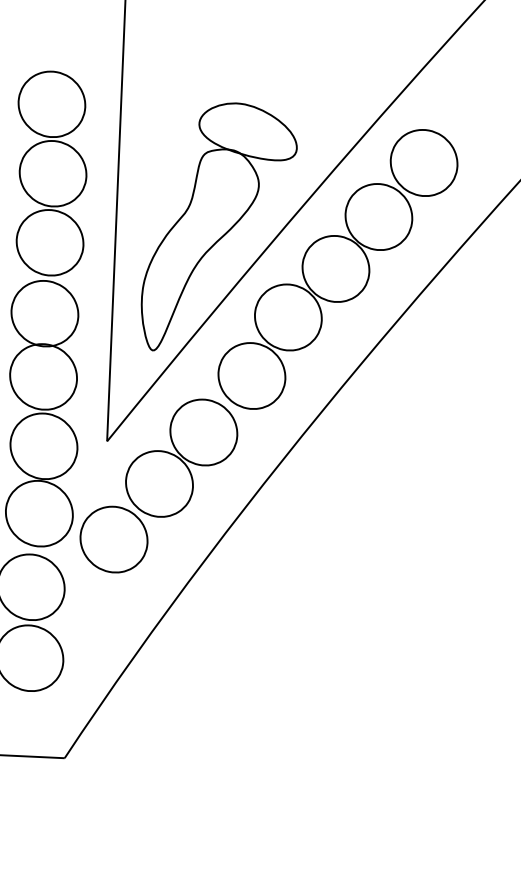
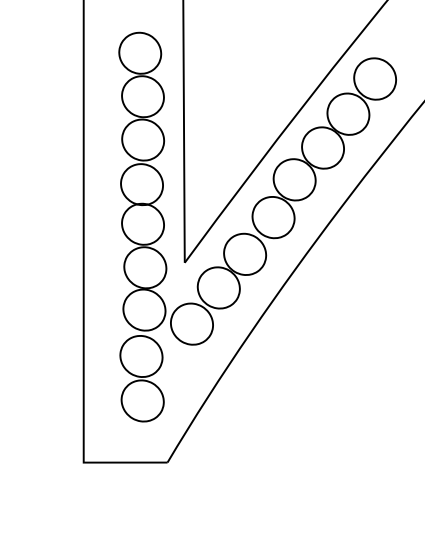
part: (218, 227) -> (248, 125), removed

